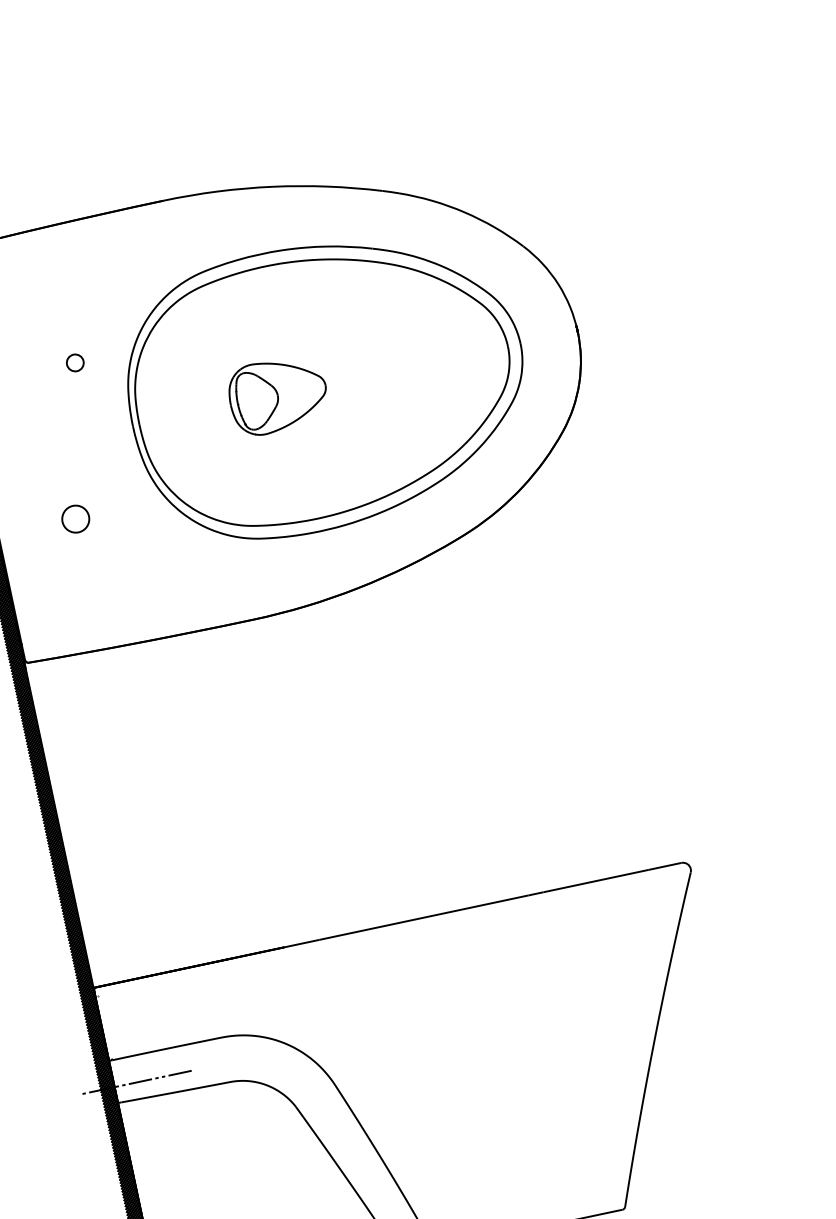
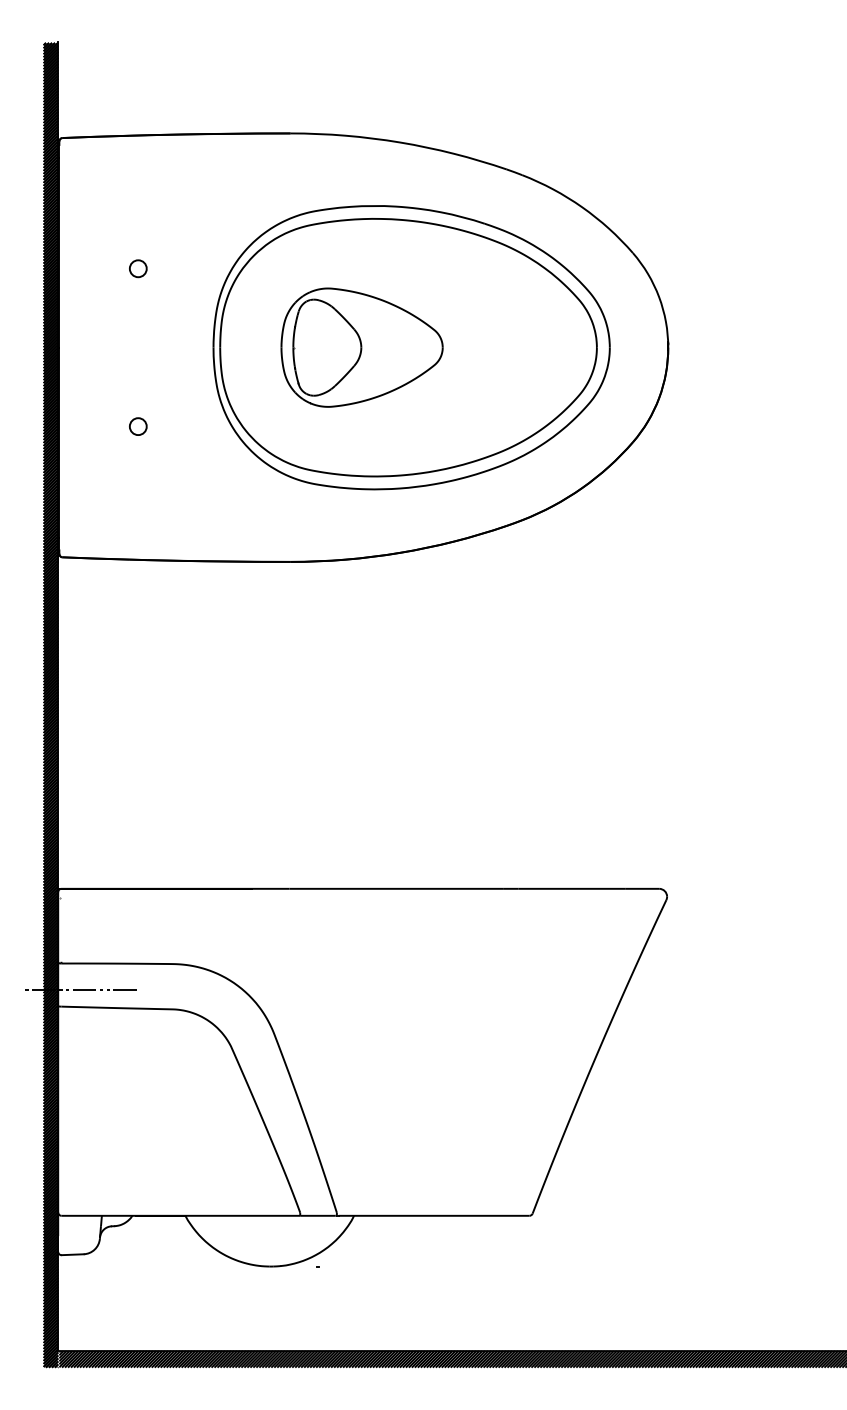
circle: (75, 362) -> (138, 268), moved
part: (277, 395) -> (361, 347), size x1.67
circle: (74, 519) -> (137, 426), size x0.62

